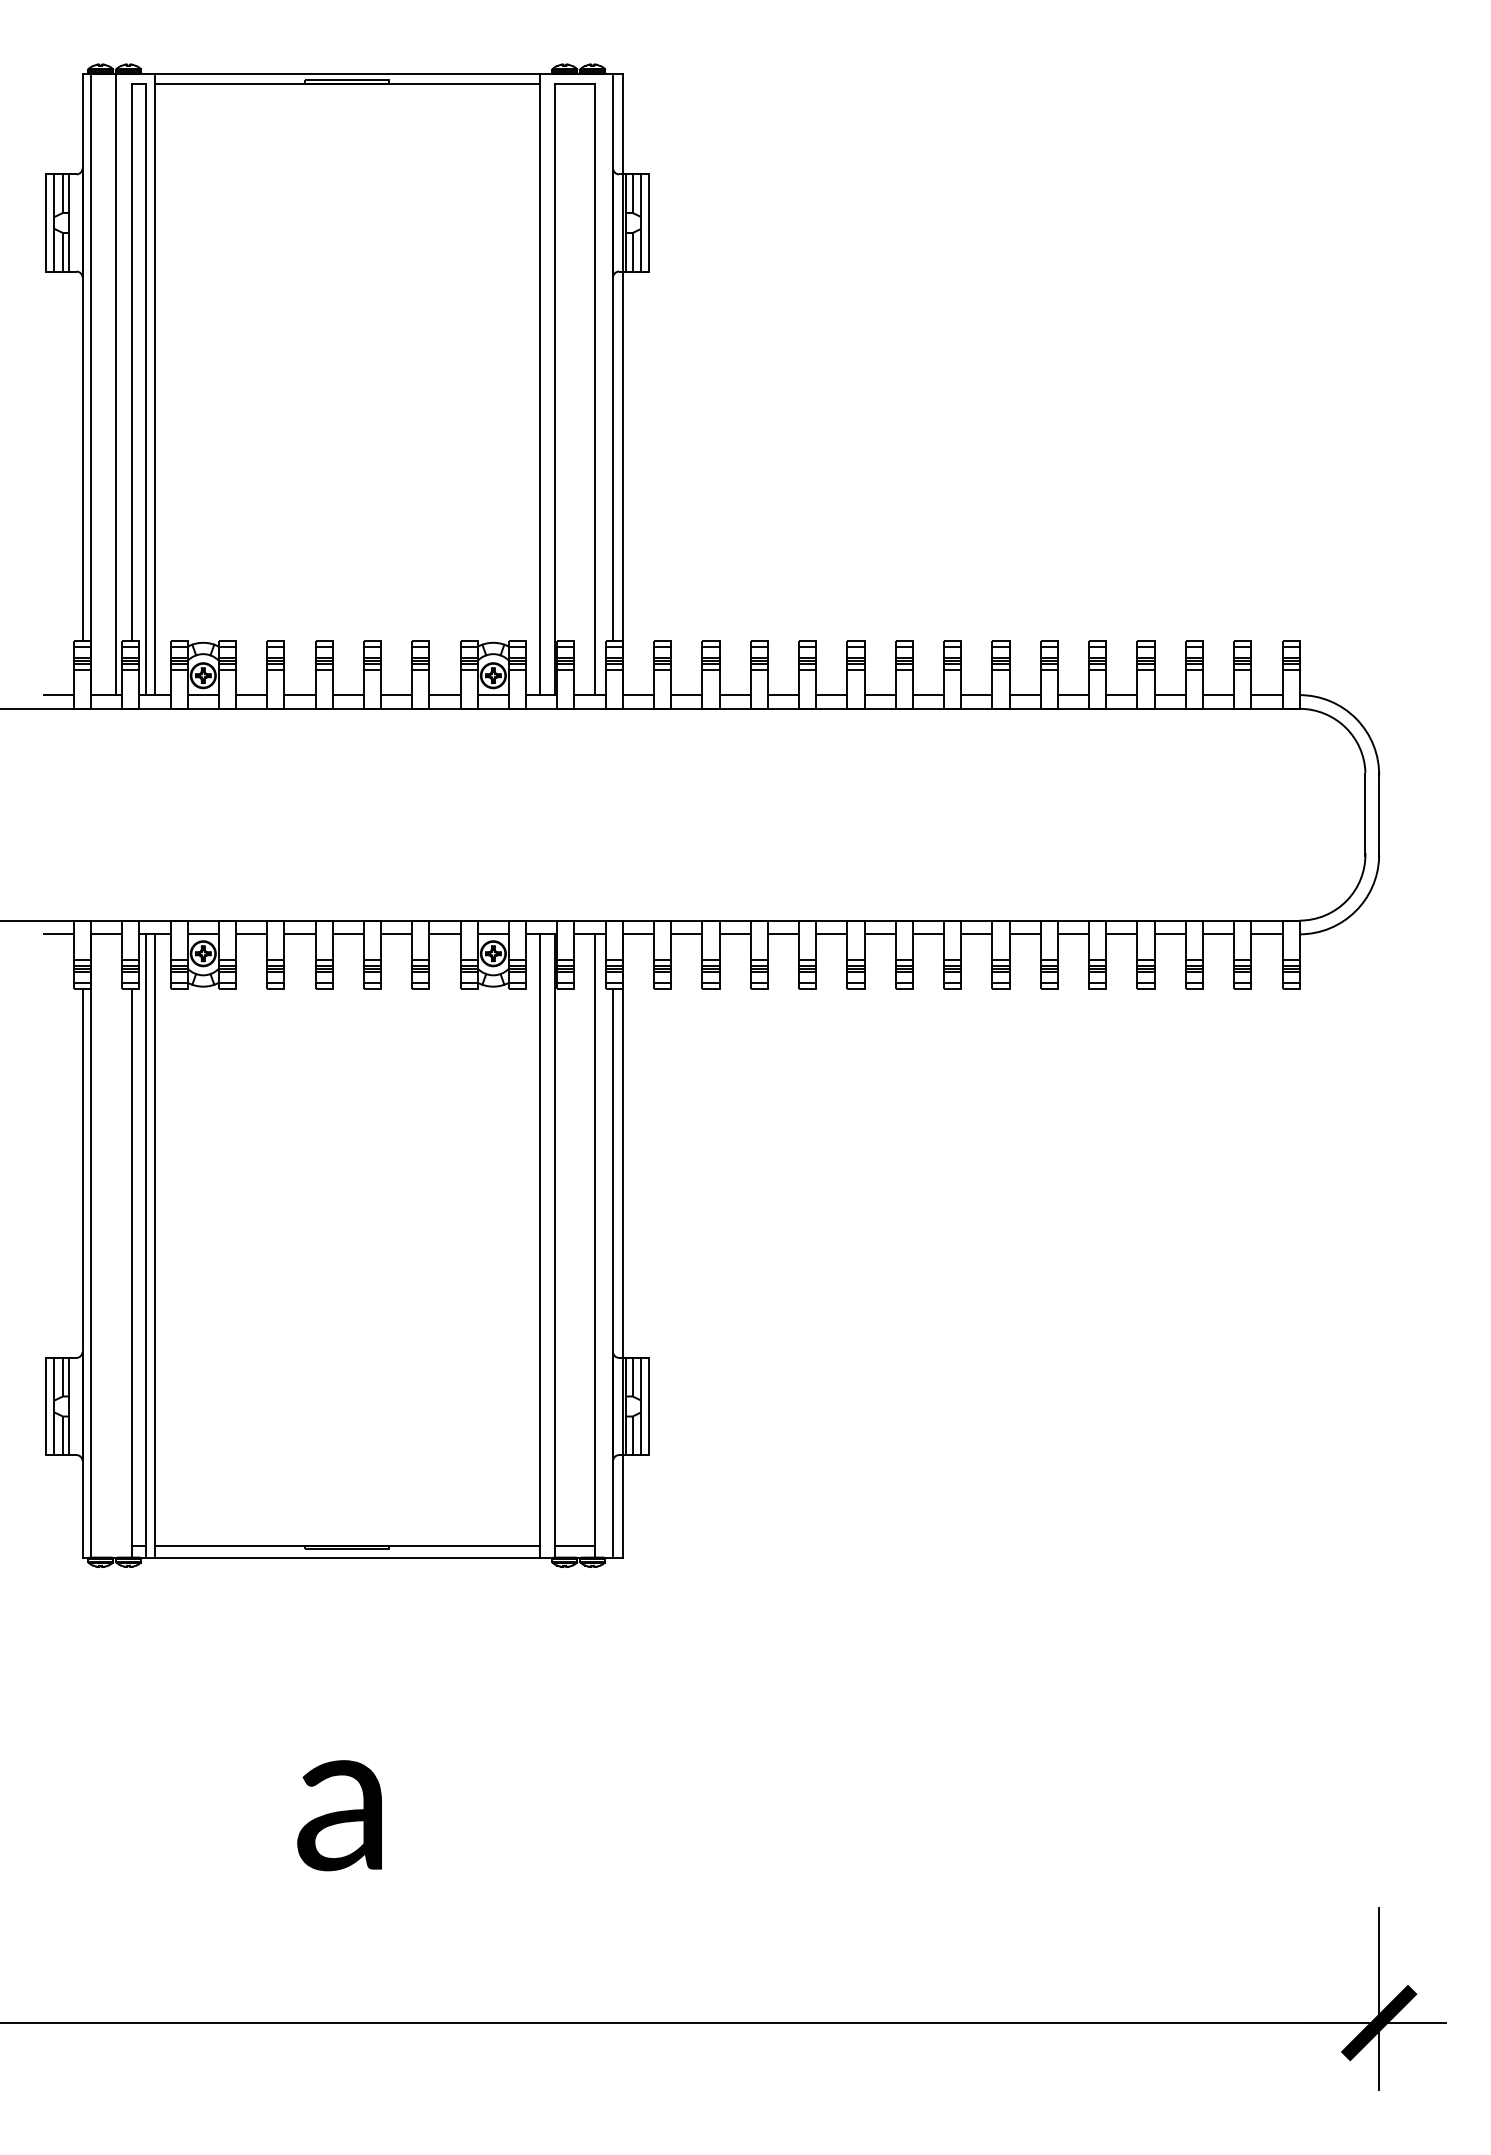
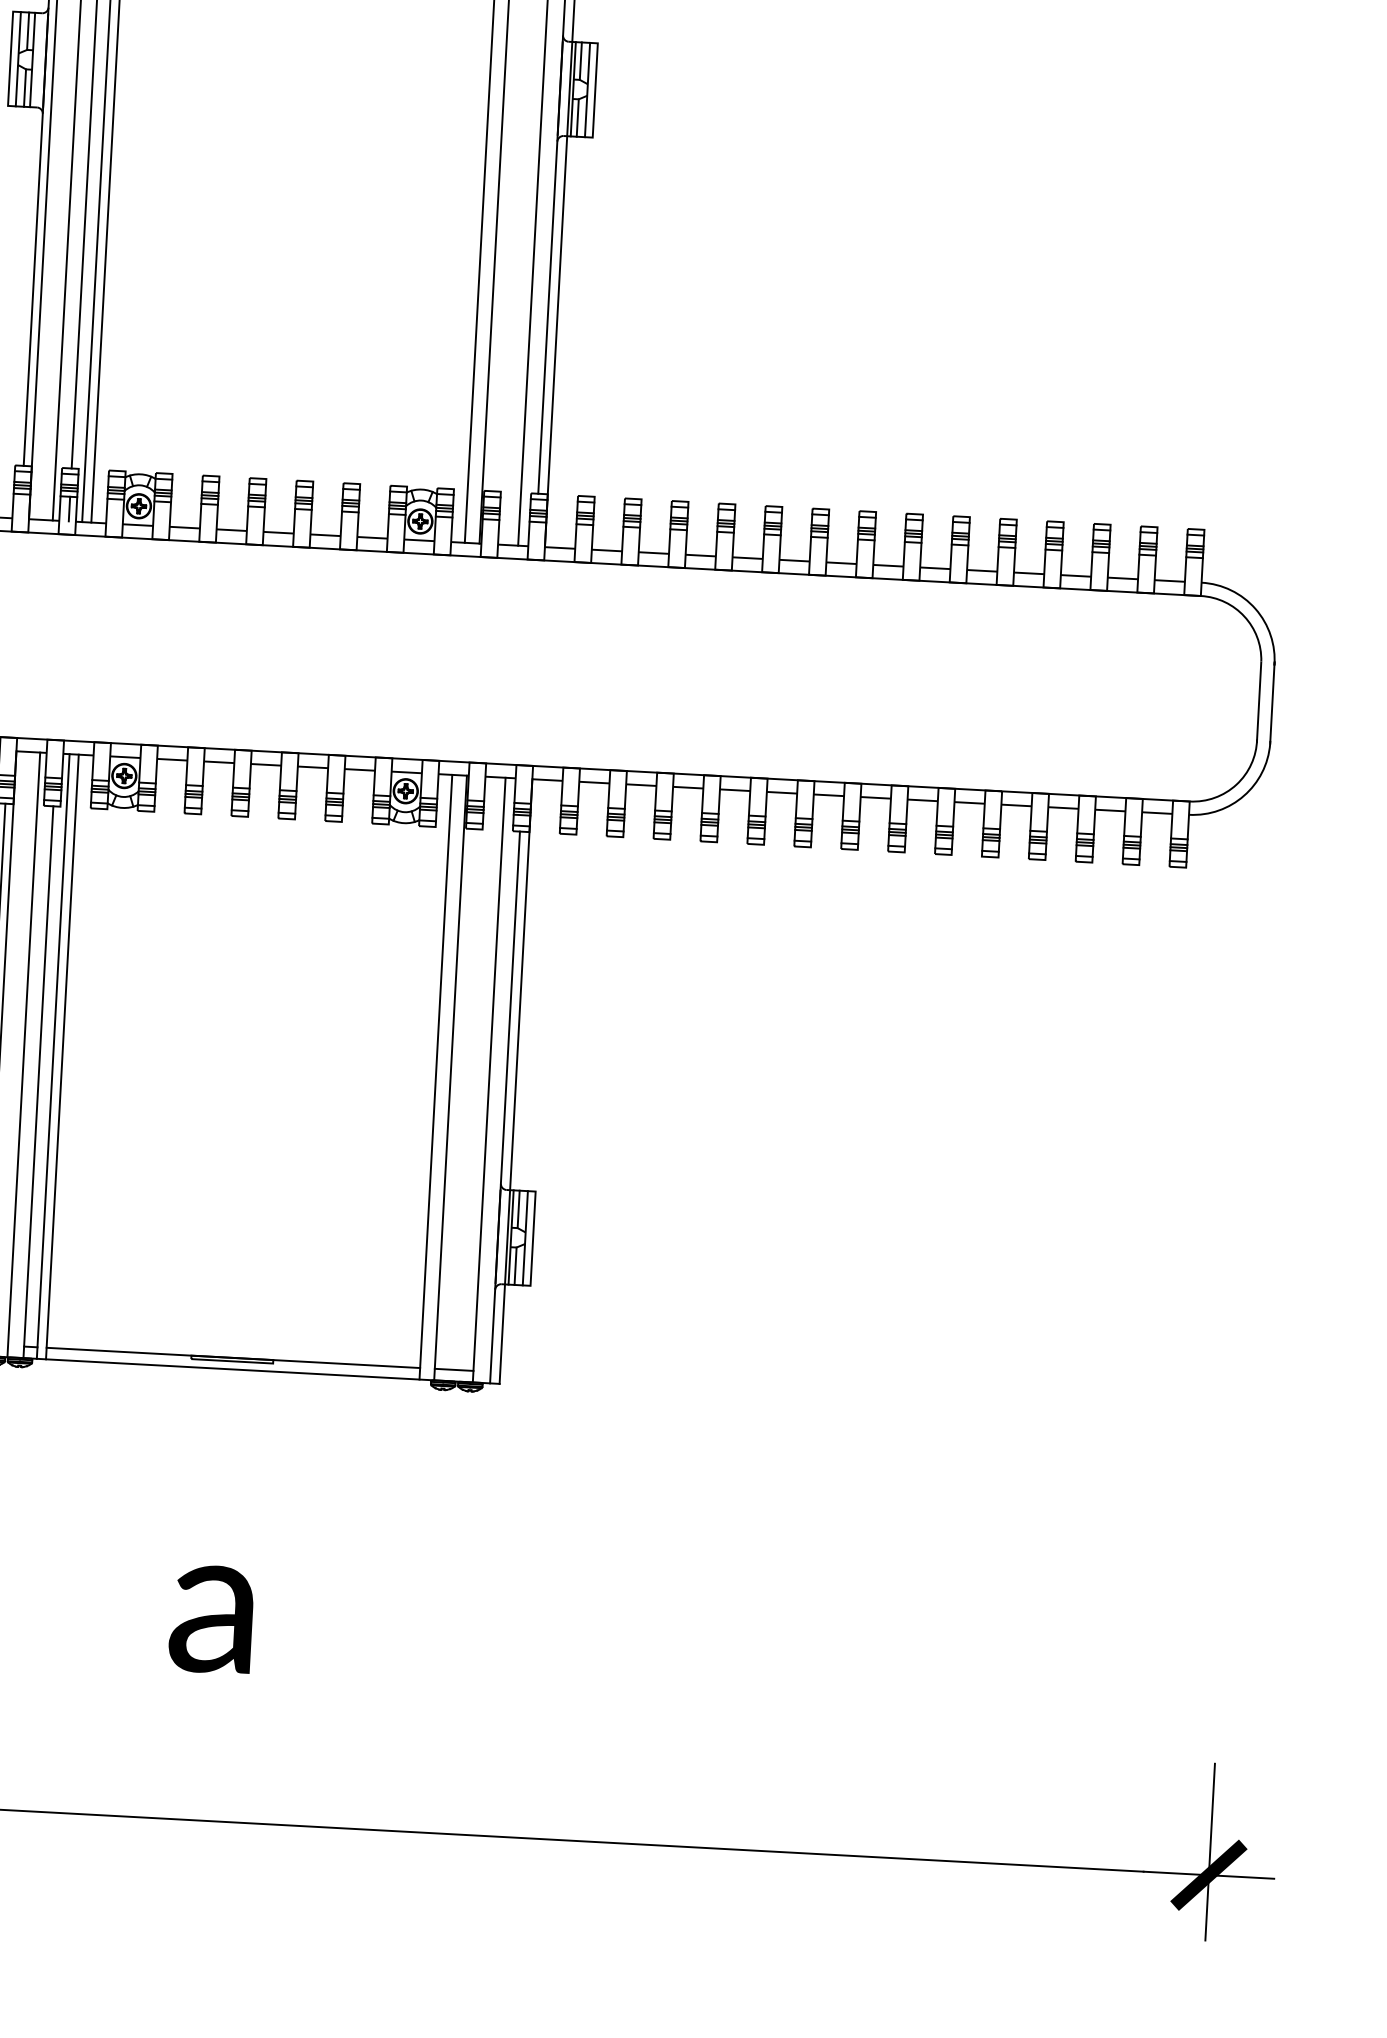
line: (132, 682) -> (69, 509), added
line: (115, 1245) -> (23, 1054), added

